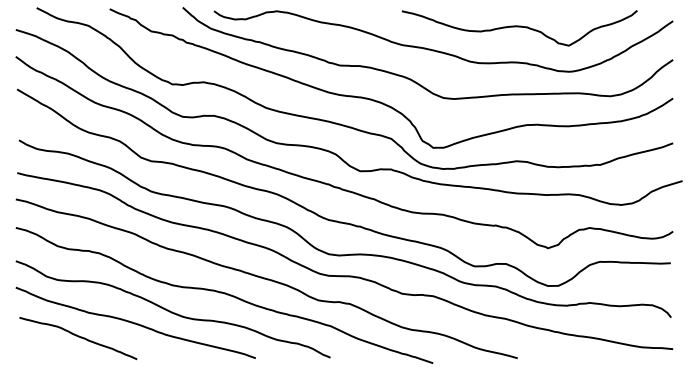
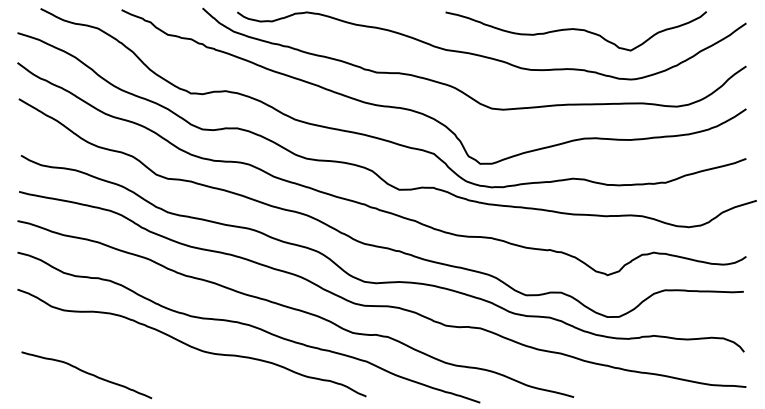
curve: (134, 322) -> (149, 357), removed

